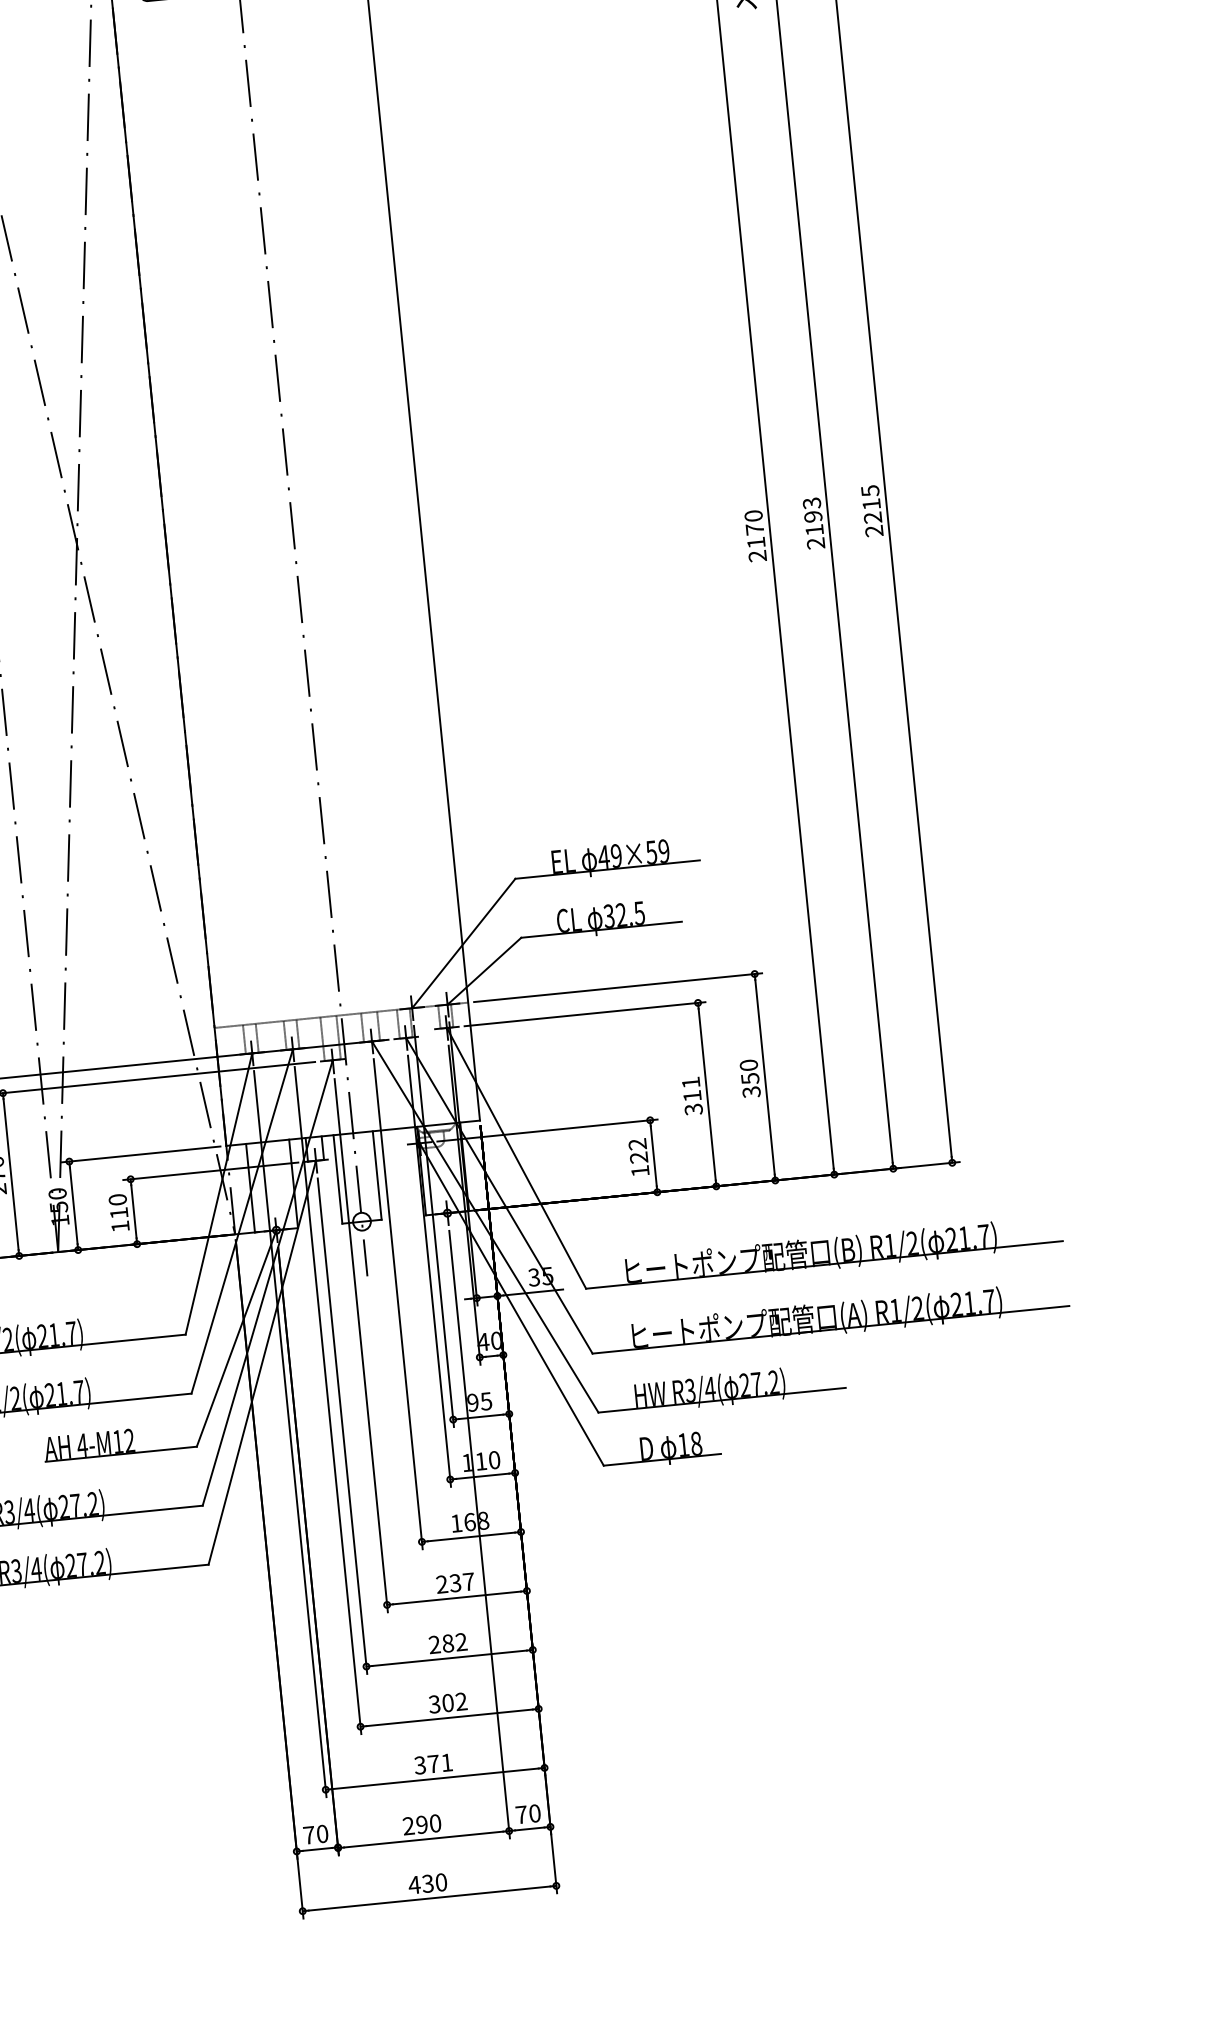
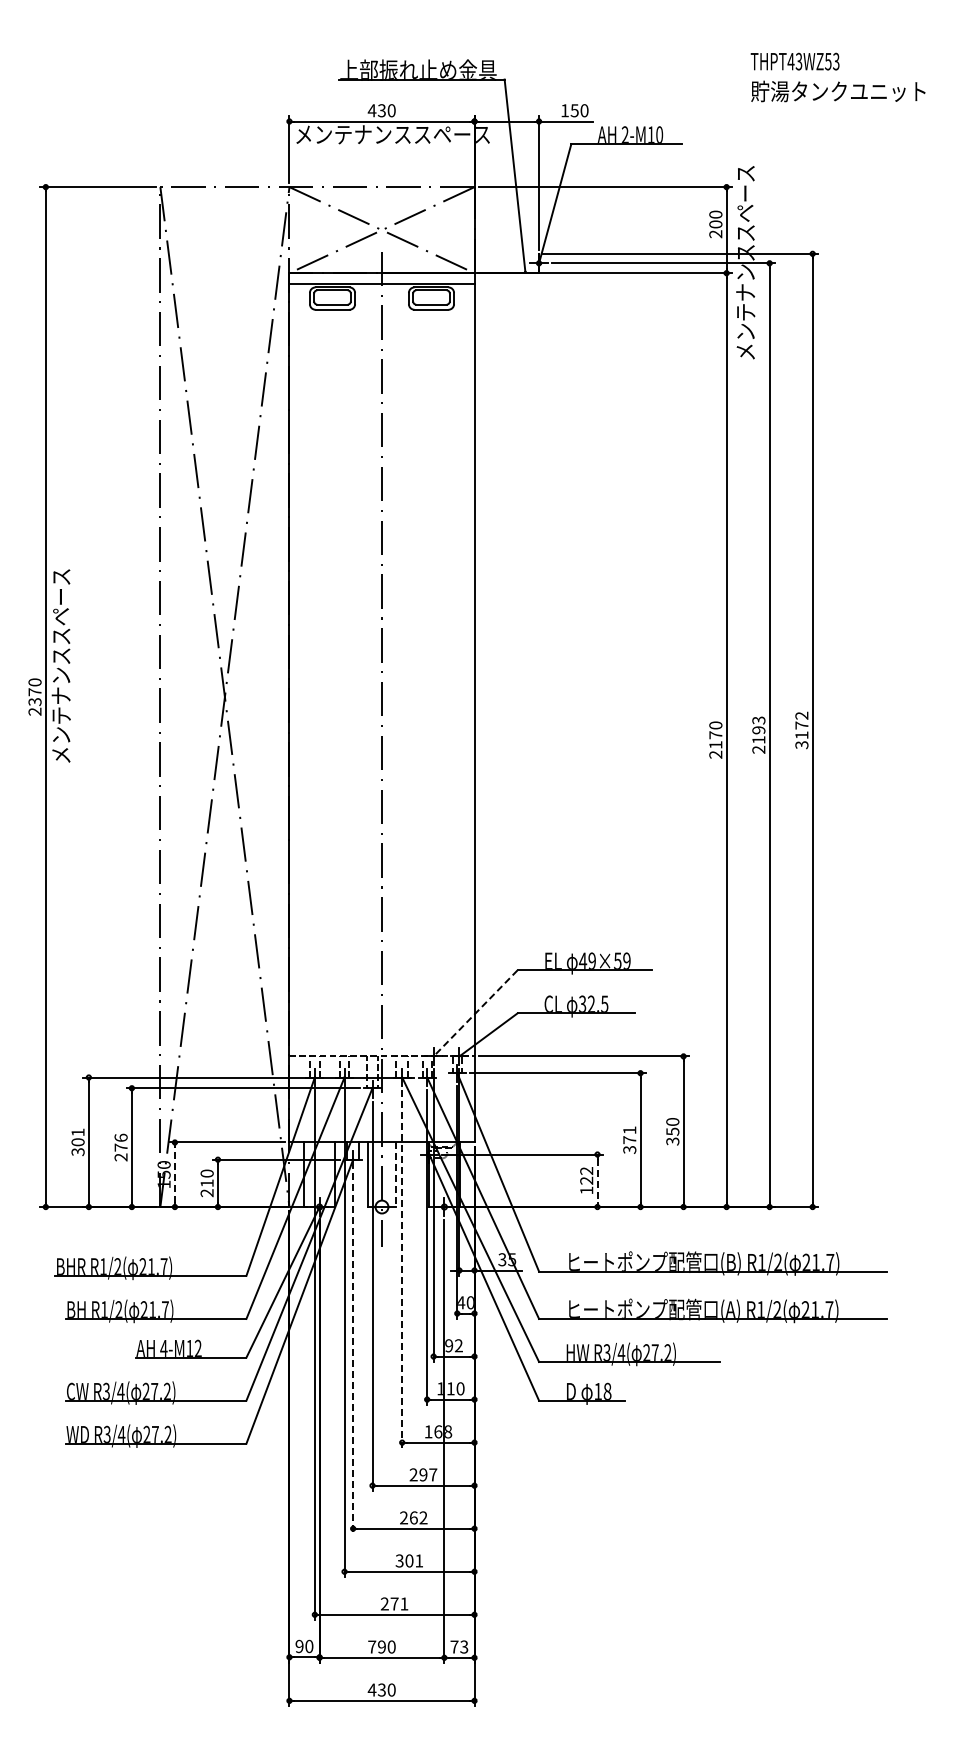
text: (871, 511) -> (801, 730), 2215 -> 3172
line: (463, 943) -> (475, 1013), solid -> dashed
text: (692, 1096) -> (629, 1140), 311 -> 371
line: (653, 1155) -> (597, 1180), solid -> dashed
line: (377, 1176) -> (396, 1175), solid -> dashed
line: (73, 1205) -> (174, 1174), solid -> dashed
text: (119, 1227) -> (206, 1193), 110 -> 210
line: (398, 1304) -> (402, 1269), solid -> dashed
text: (485, 1401) -> (458, 1345), 95 -> 92
line: (342, 1426) -> (353, 1353), solid -> dashed
text: (455, 1582) -> (423, 1474), 237 -> 297
text: (447, 1642) -> (413, 1517), 282 -> 262
text: (461, 1701) -> (419, 1560), 302 -> 301
text: (419, 1766) -> (384, 1604), 371 -> 271
text: (535, 1812) -> (464, 1646), 70 -> 73
text: (409, 1825) -> (372, 1646), 290 -> 790
text: (309, 1835) -> (299, 1646), 70 -> 90

